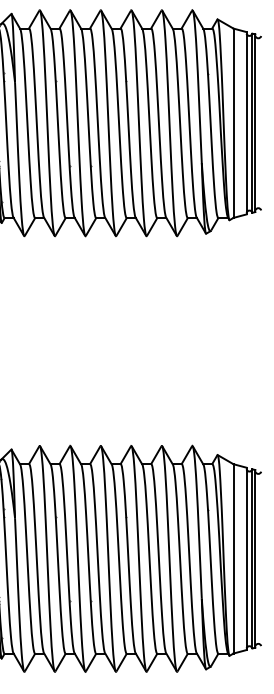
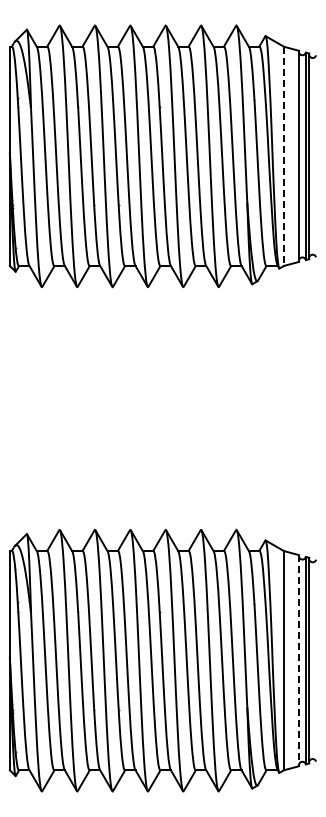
line: (233, 123) -> (284, 156), solid -> dashed
line: (246, 558) -> (299, 660), solid -> dashed

